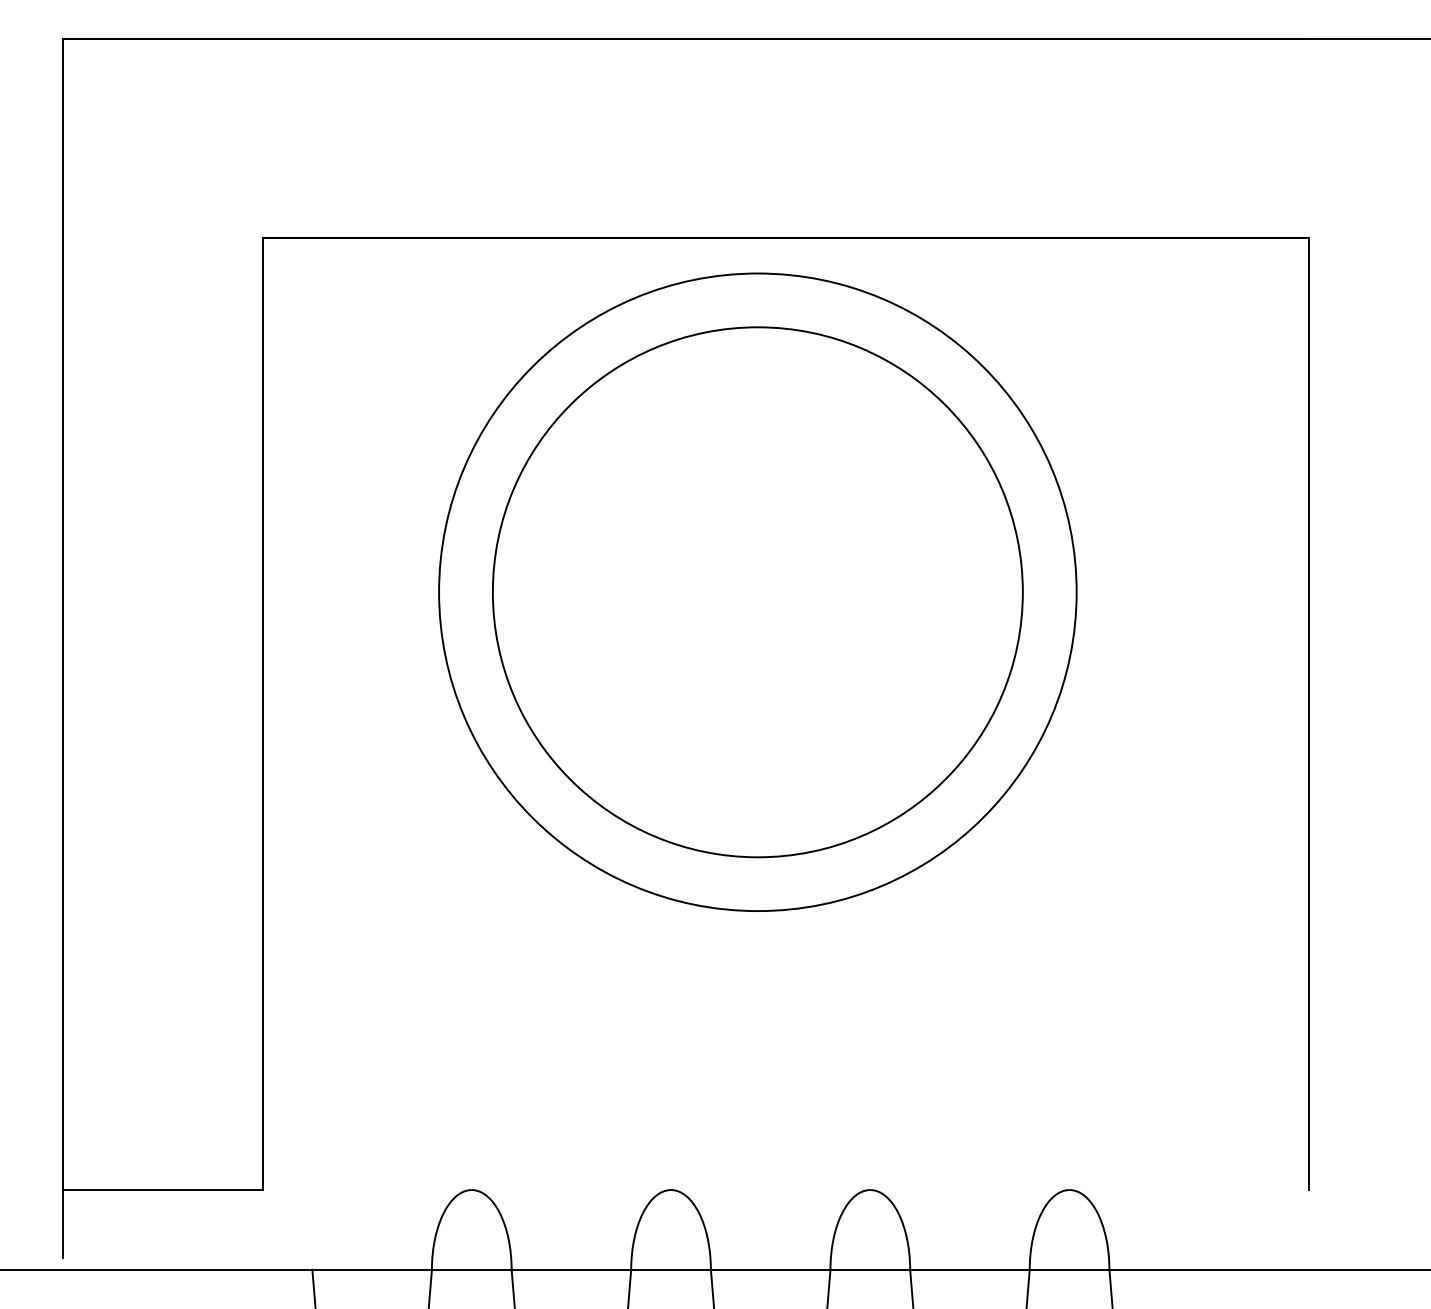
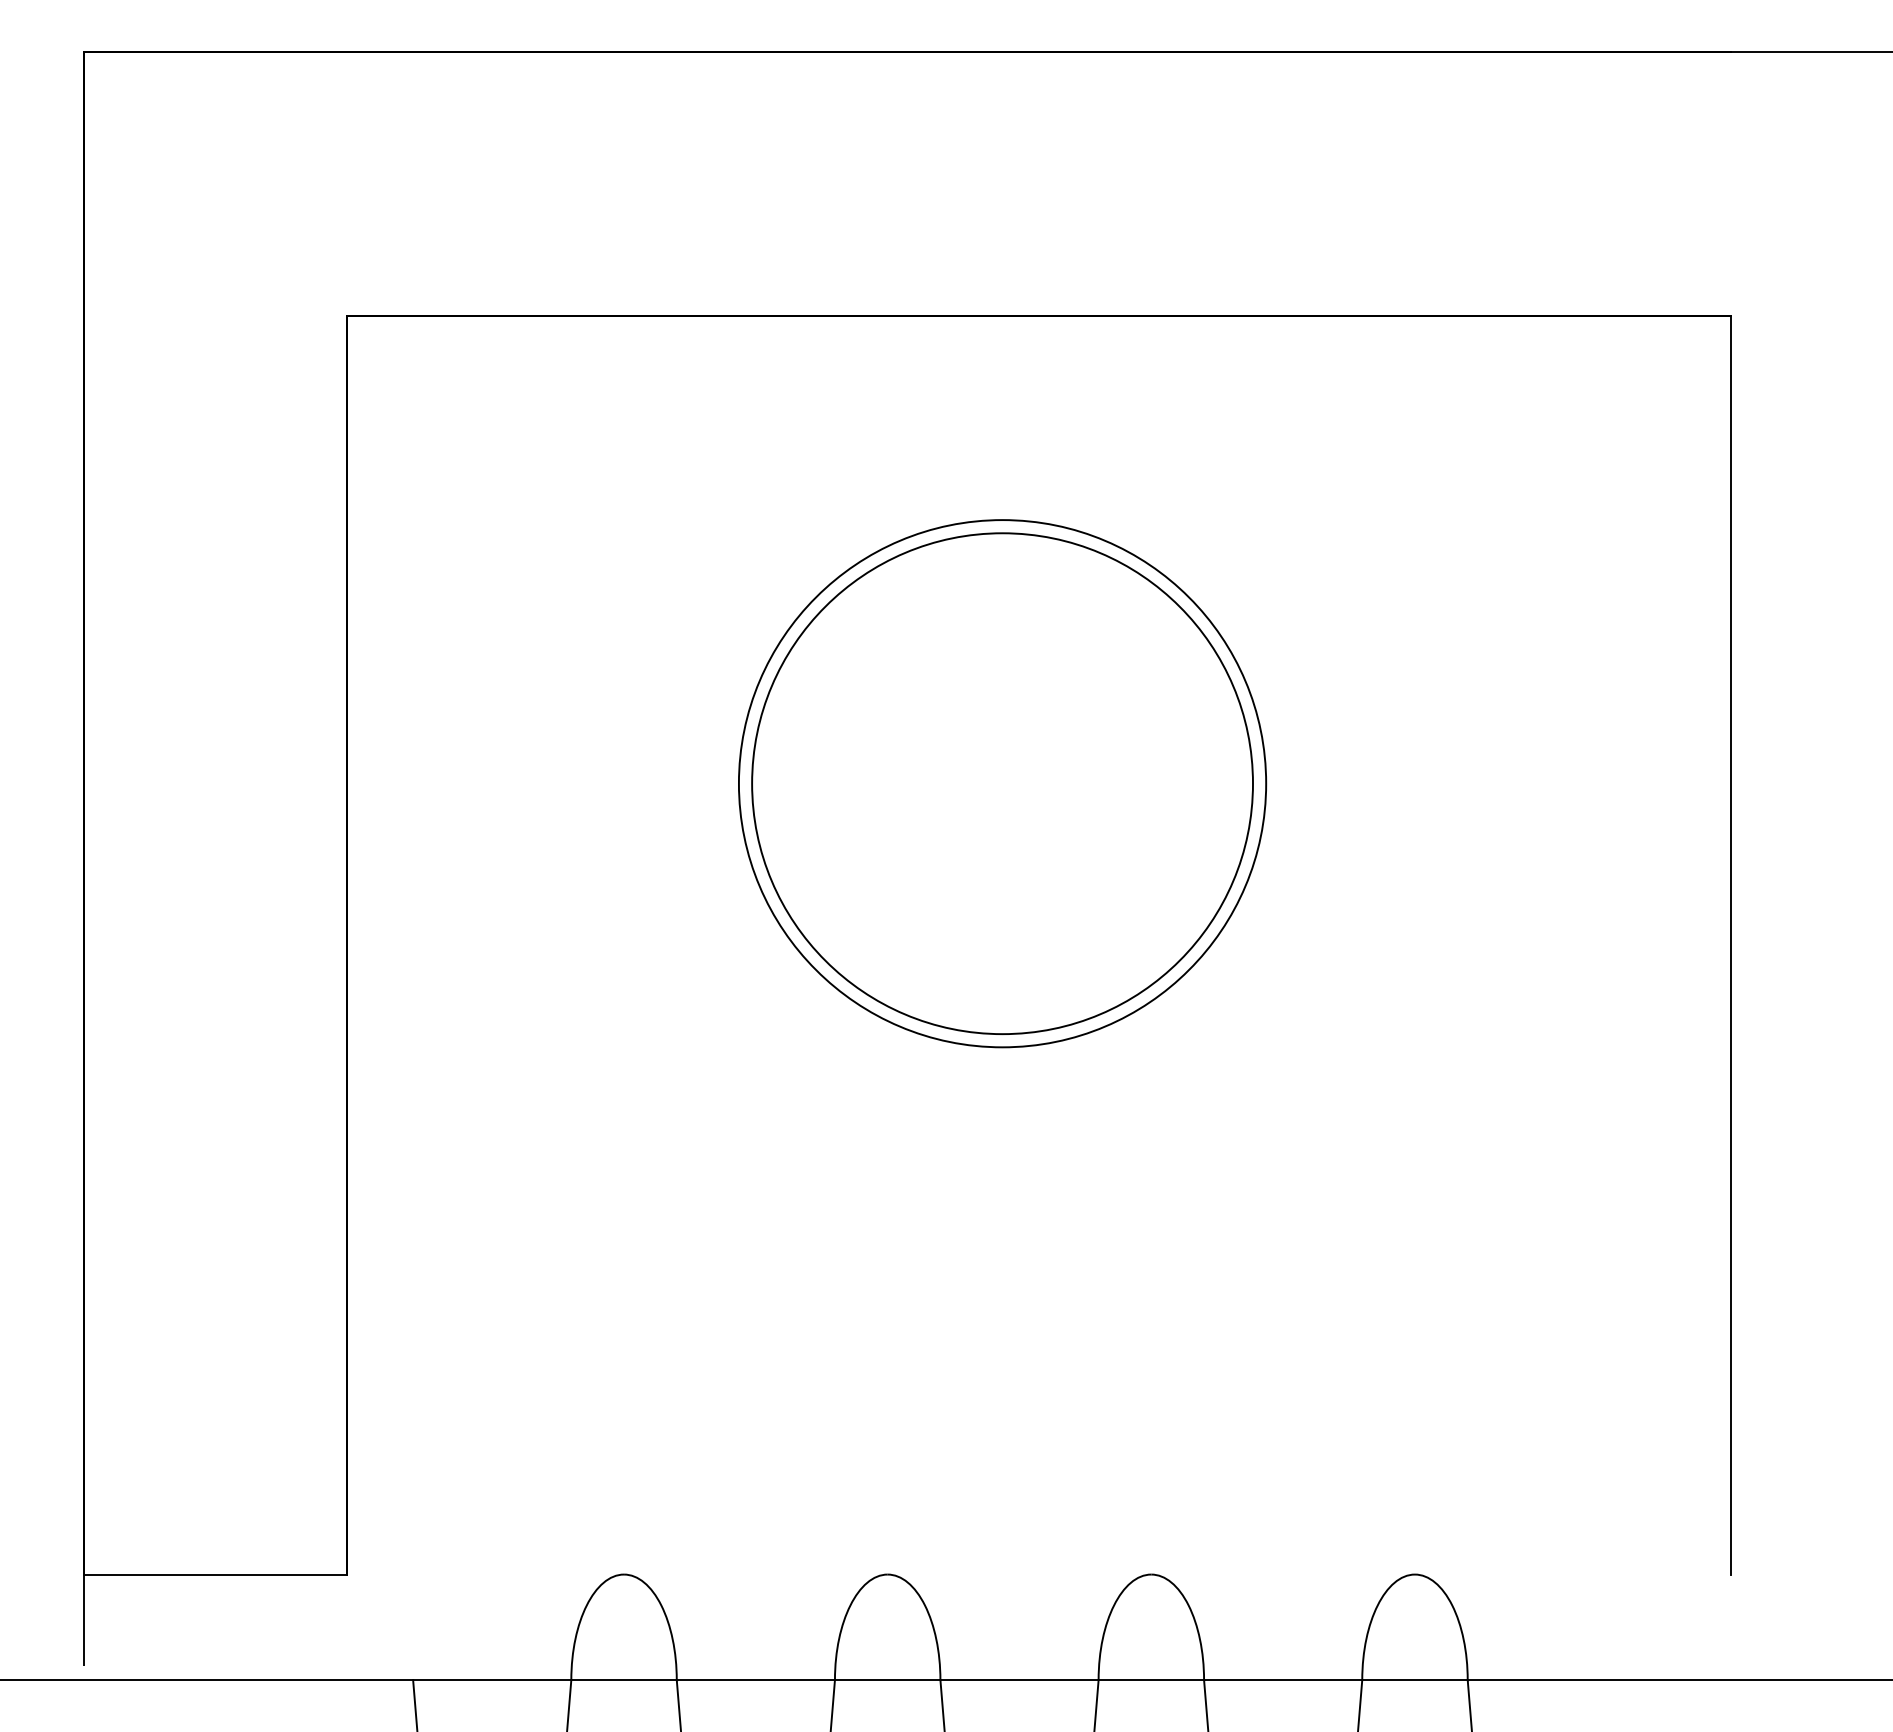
circle: (757, 592) -> (1002, 783), size x0.62
circle: (757, 592) -> (1002, 783), size x0.71

